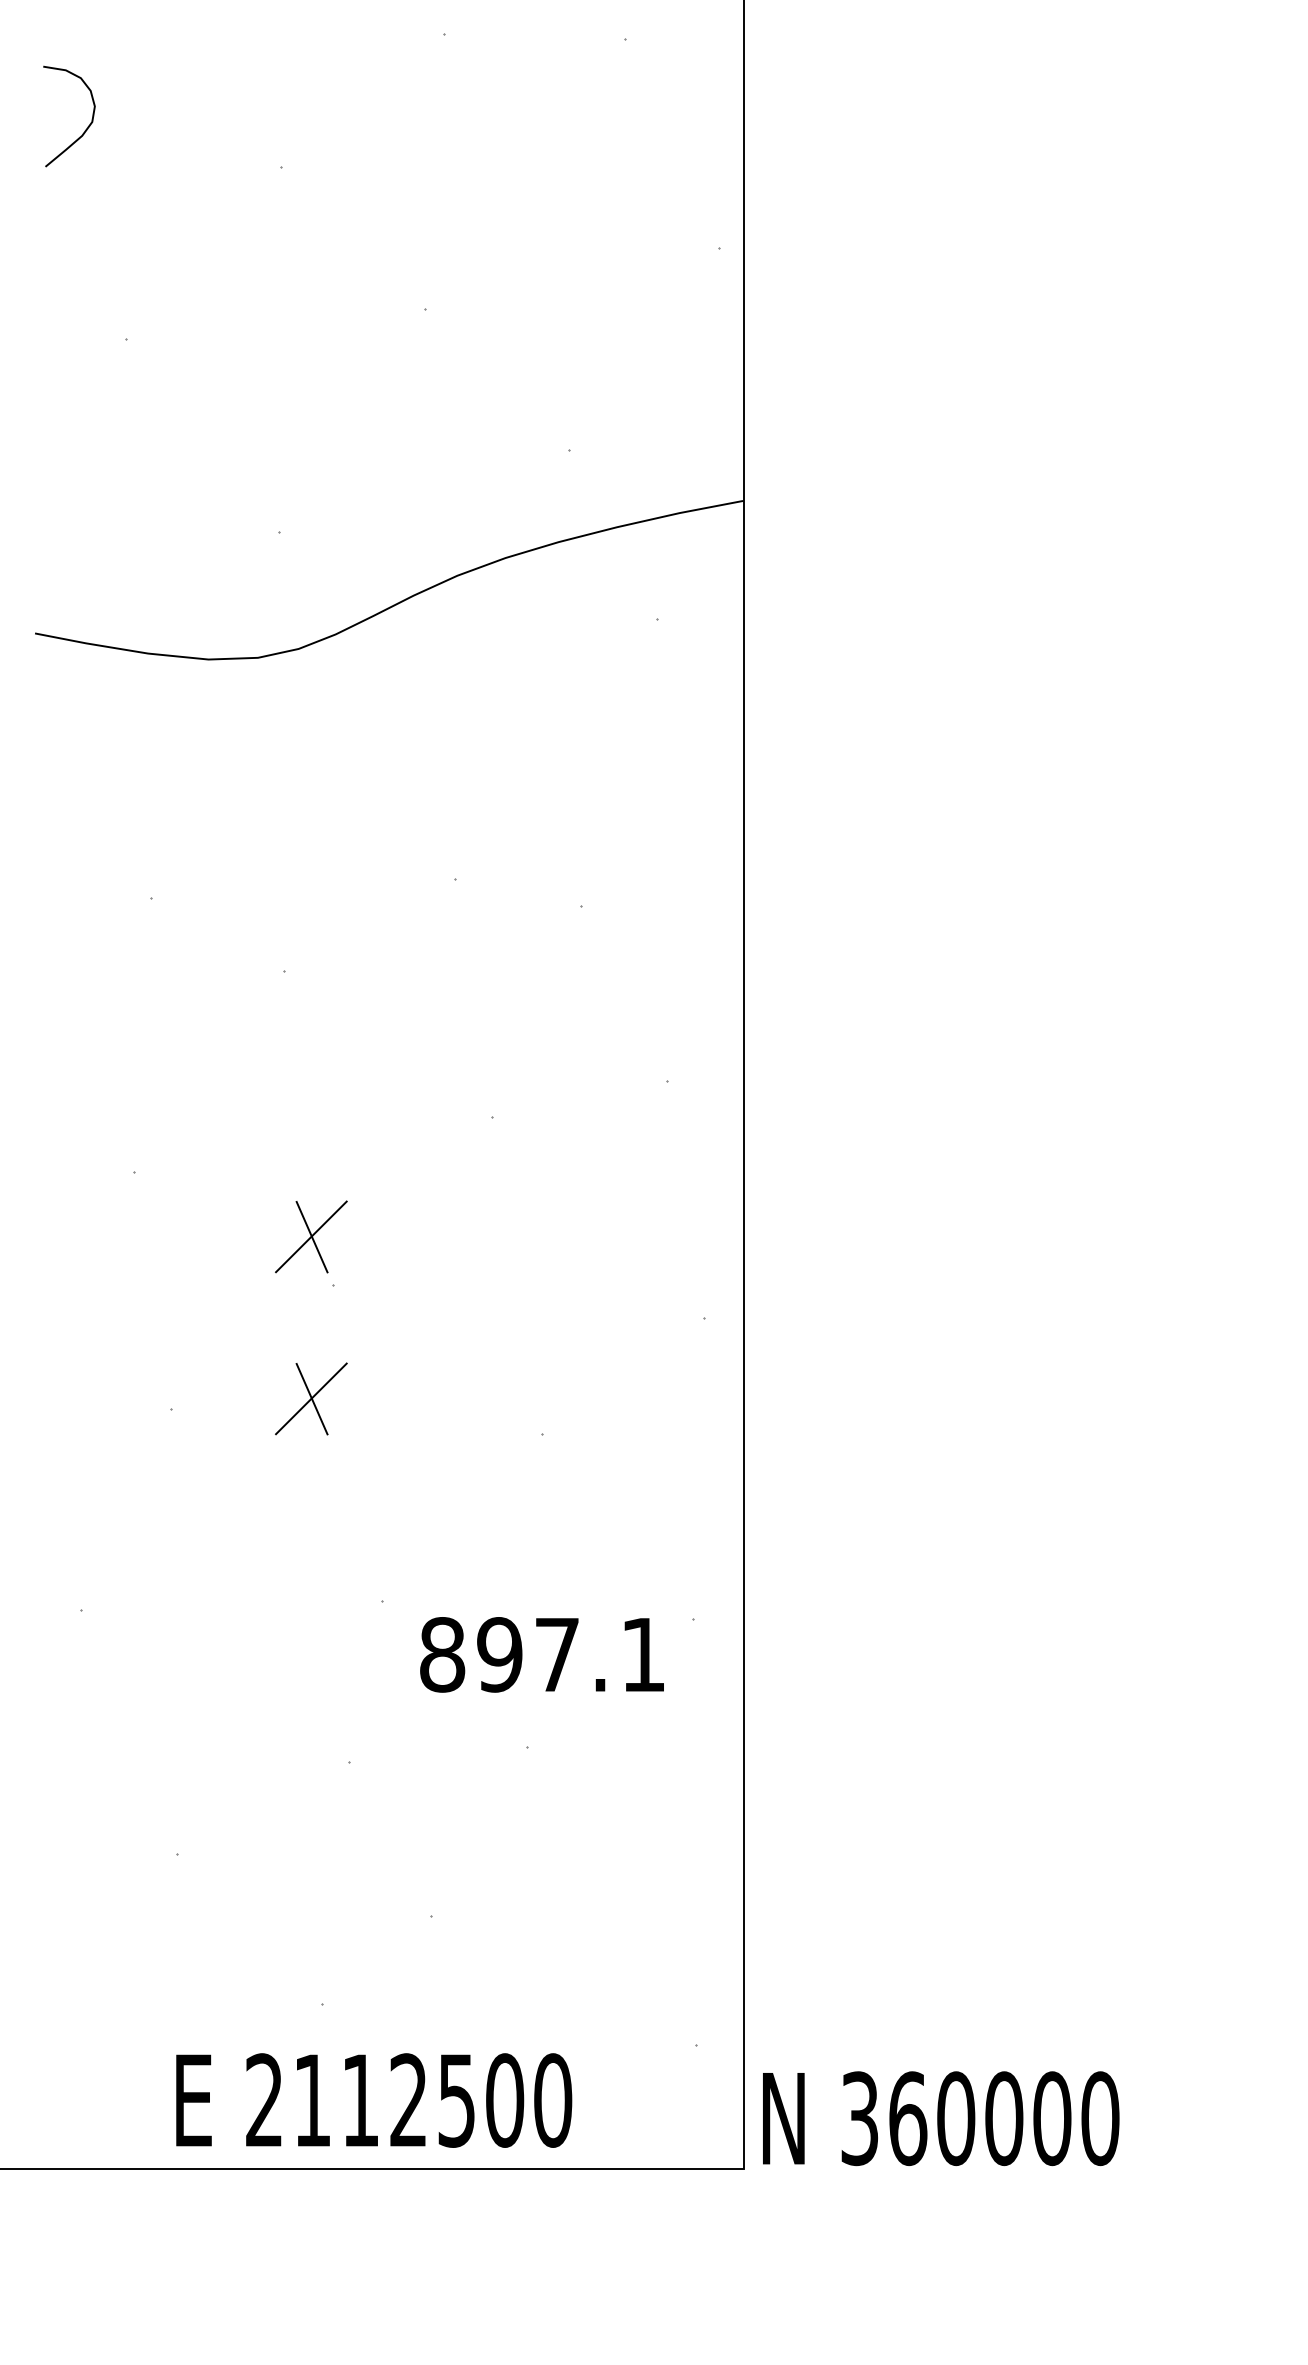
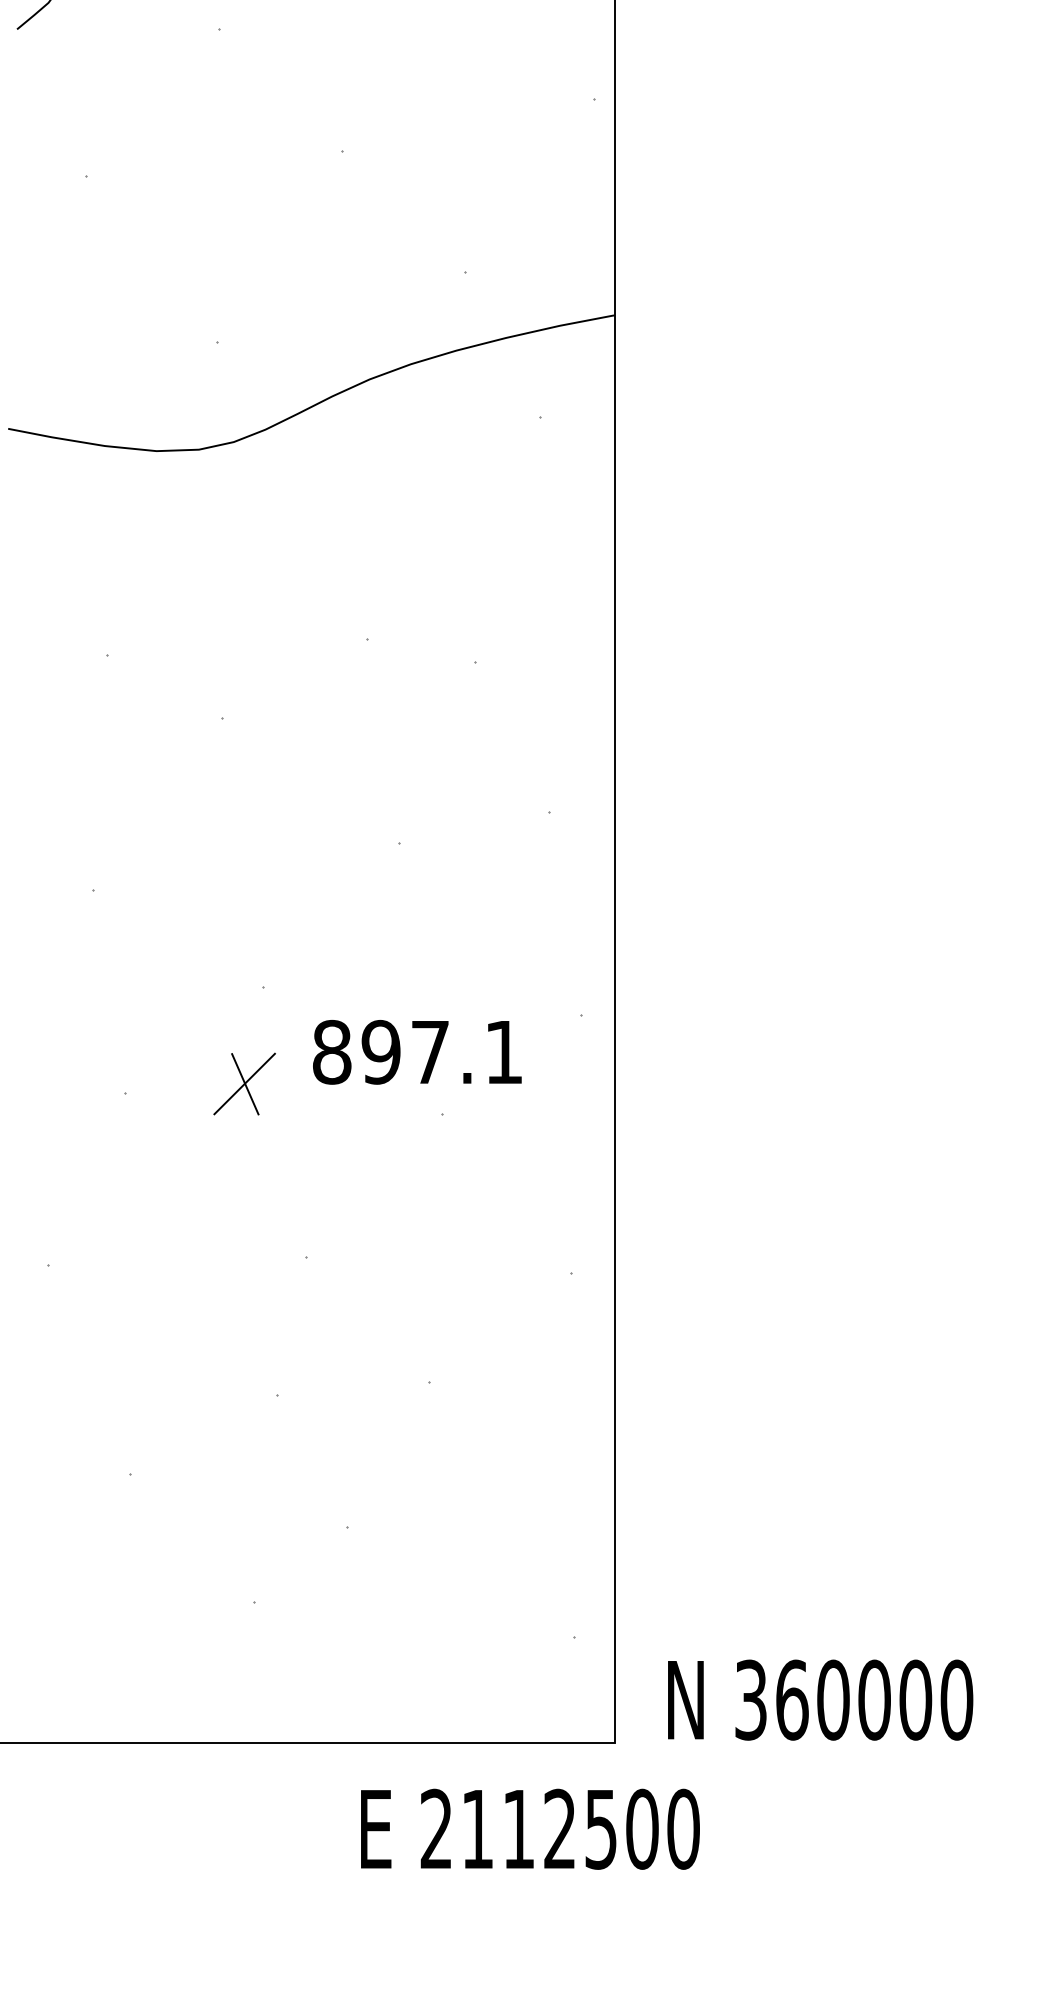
part: (311, 1236) -> (244, 945), removed
text: (541, 1654) -> (416, 1052), moved
text: (374, 2100) -> (530, 1829), moved
text: (941, 2118) -> (820, 1700), moved

